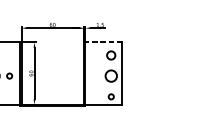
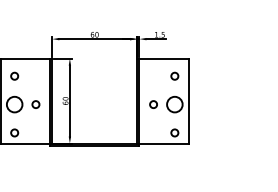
line: (103, 42) -> (164, 58), dashed -> solid
circle: (111, 54) -> (174, 75), size x0.62
circle: (95, 76) -> (153, 104), added

